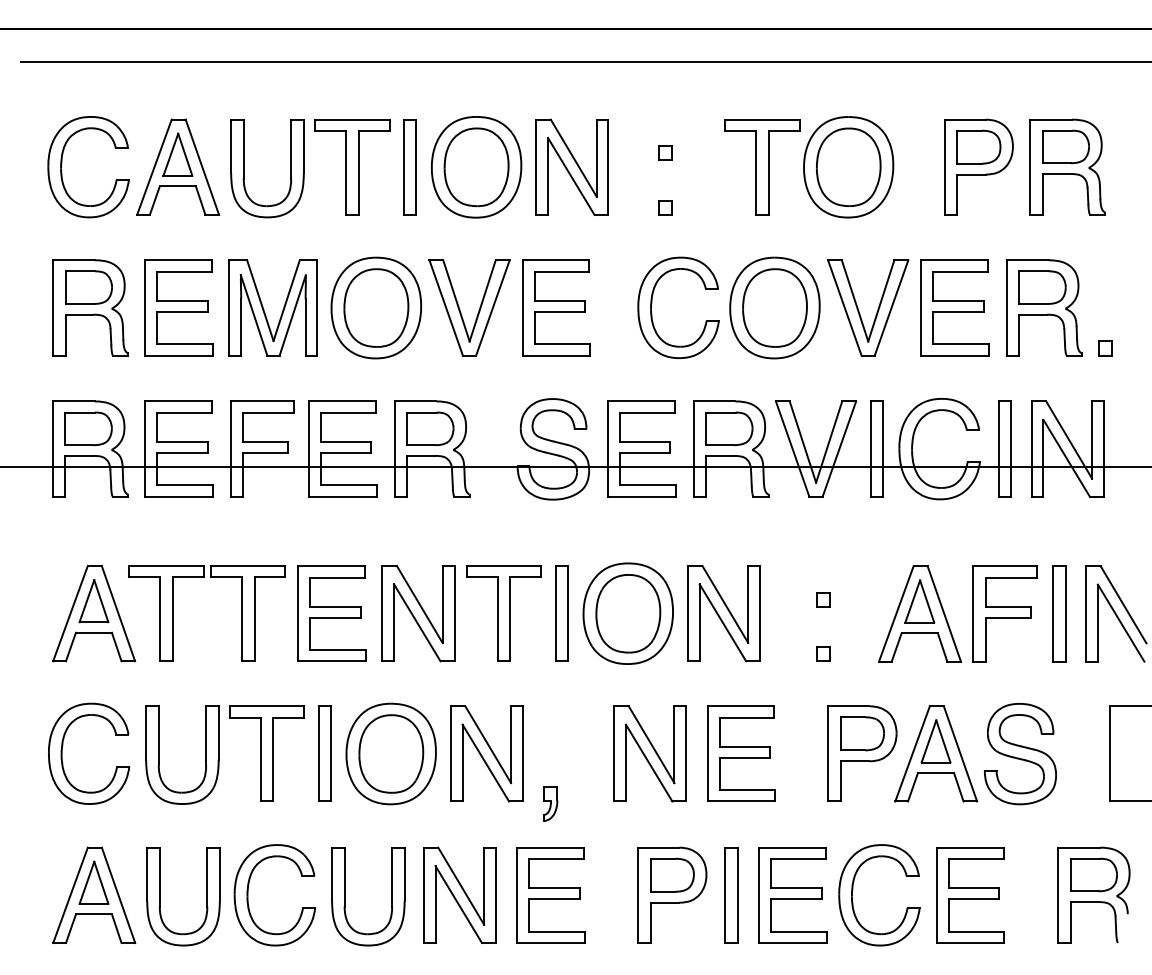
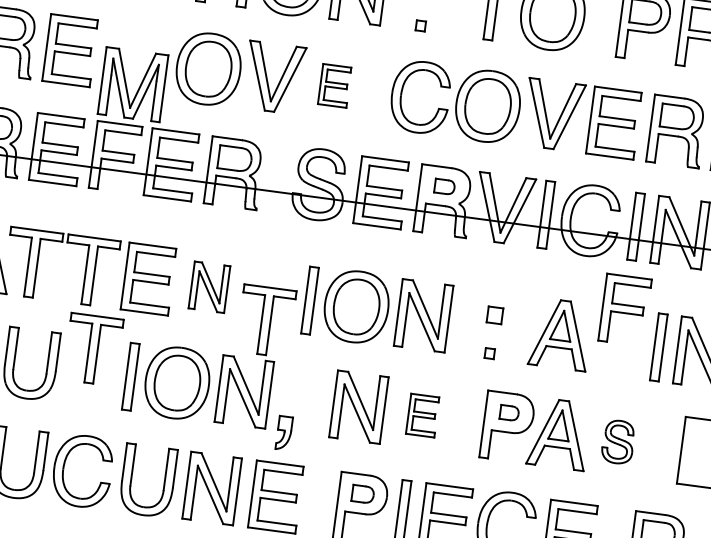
part: (556, 307) -> (334, 85), size x0.6
part: (264, 309) -> (126, 84), moved
part: (729, 428) -> (444, 186), size x0.6
part: (823, 599) -> (494, 315), size x1.6
part: (418, 613) -> (209, 287), size x0.7
part: (503, 613) -> (265, 321), moved
part: (1004, 613) -> (624, 309), moved
part: (862, 733) -> (509, 412), size x0.6
part: (266, 753) -> (92, 349), moved
part: (741, 753) -> (422, 415), size x0.6
part: (1020, 754) -> (618, 442), size x0.6
part: (550, 803) -> (284, 432), size x1.4
part: (672, 874) -> (363, 493), size x0.7

